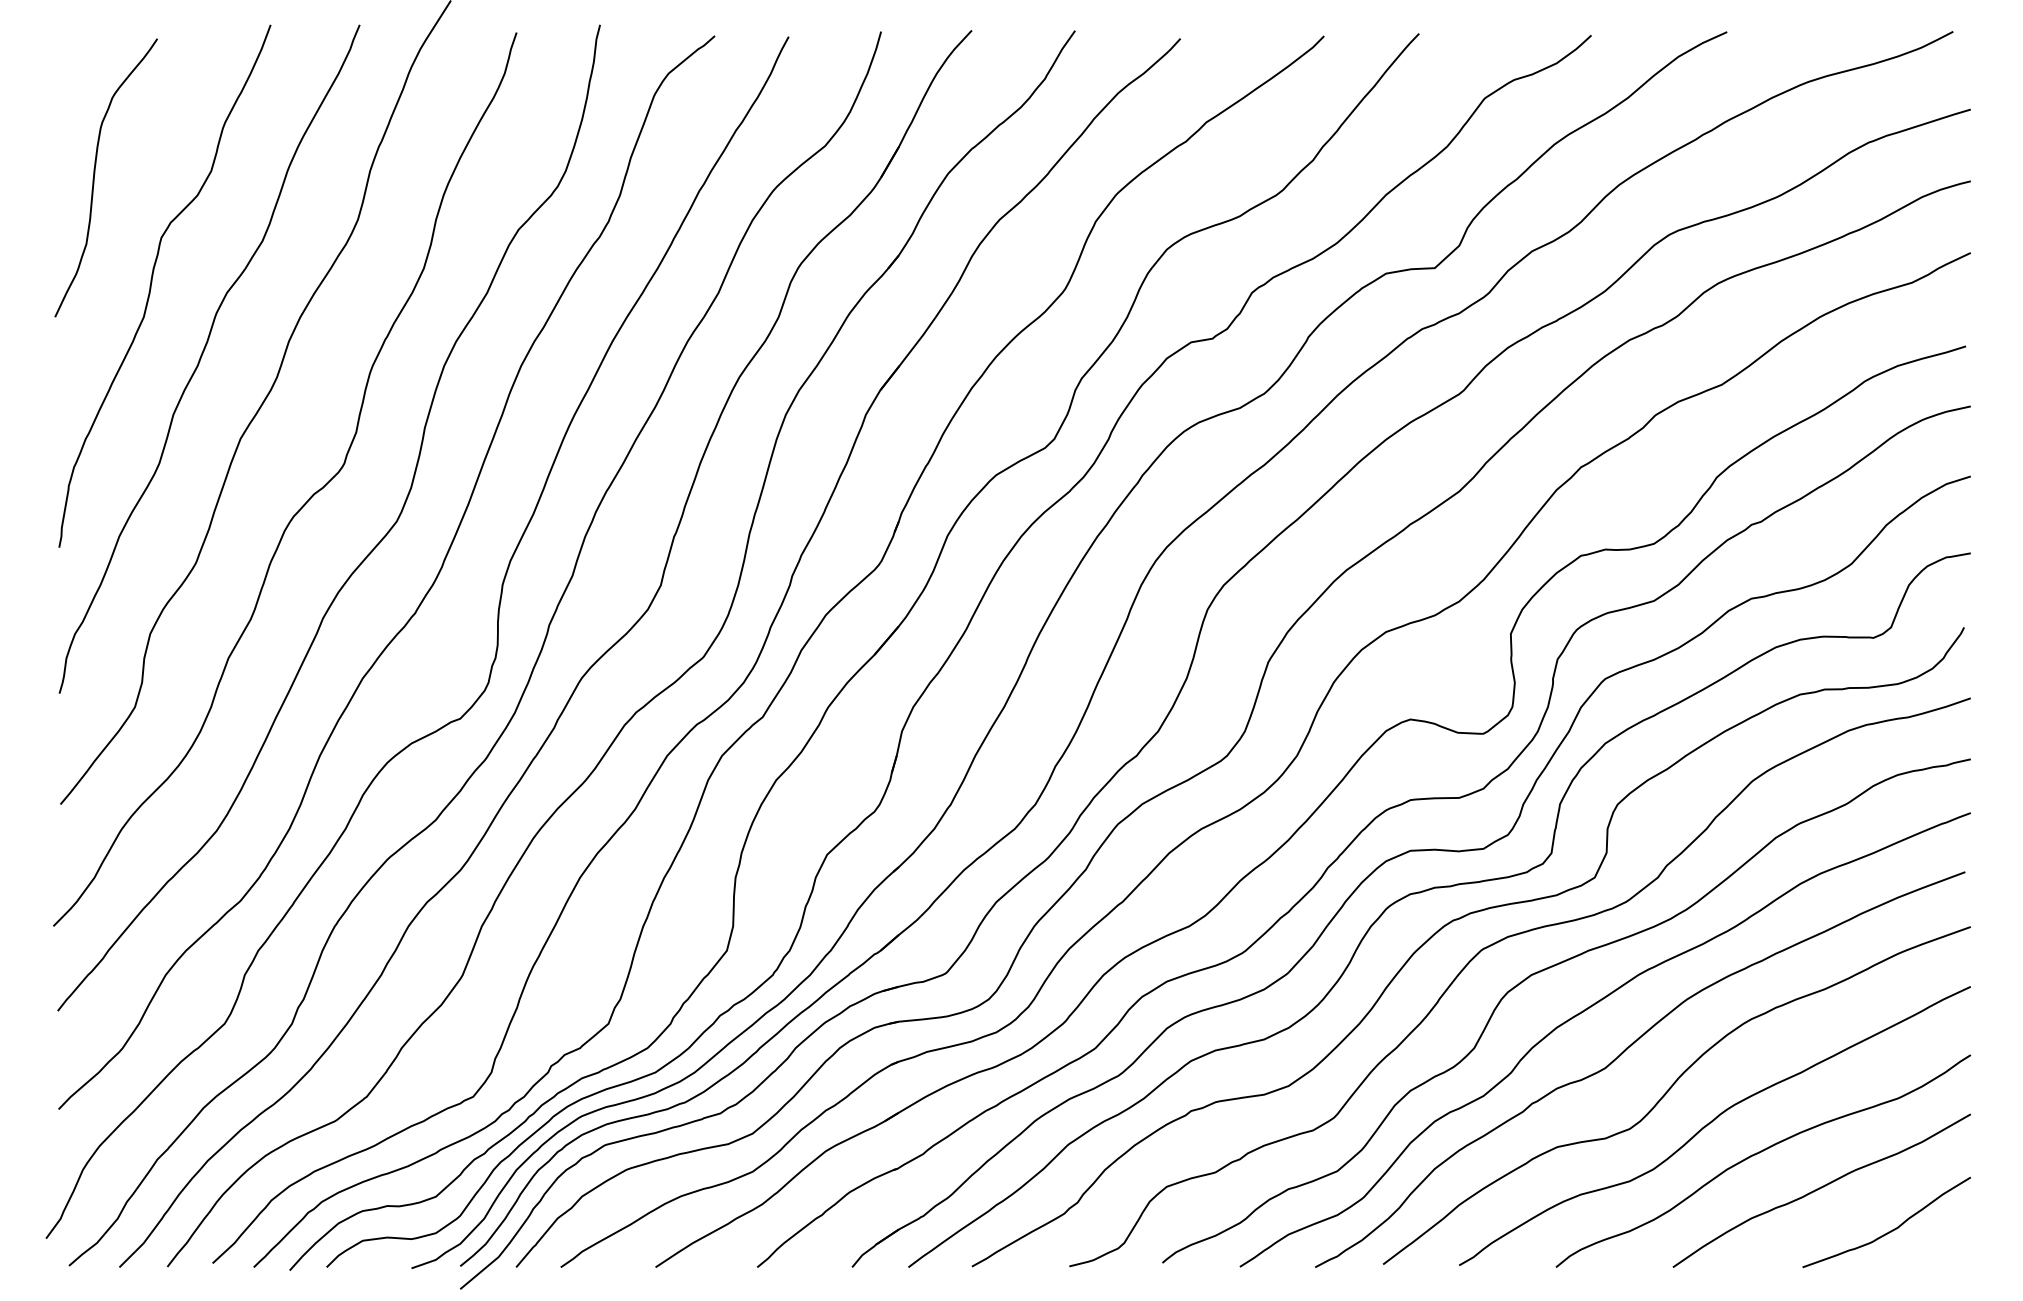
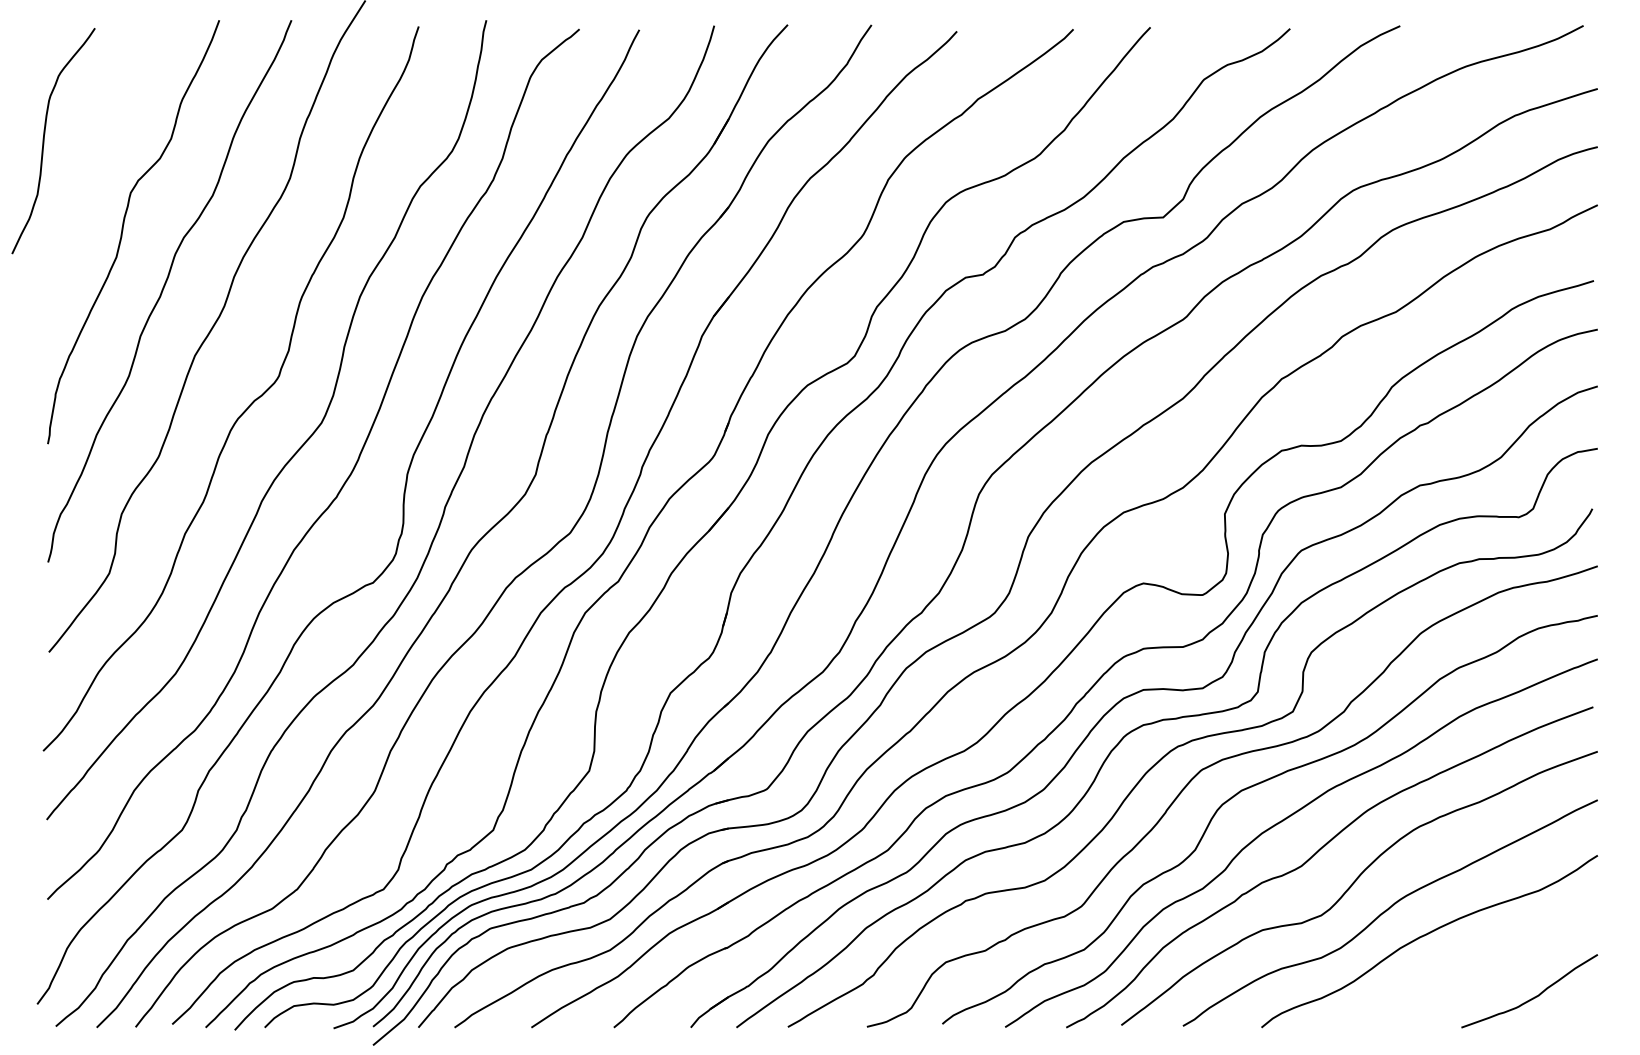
curve: (95, 174) -> (44, 138), moved
curve: (1821, 1188) -> (1476, 963), removed

